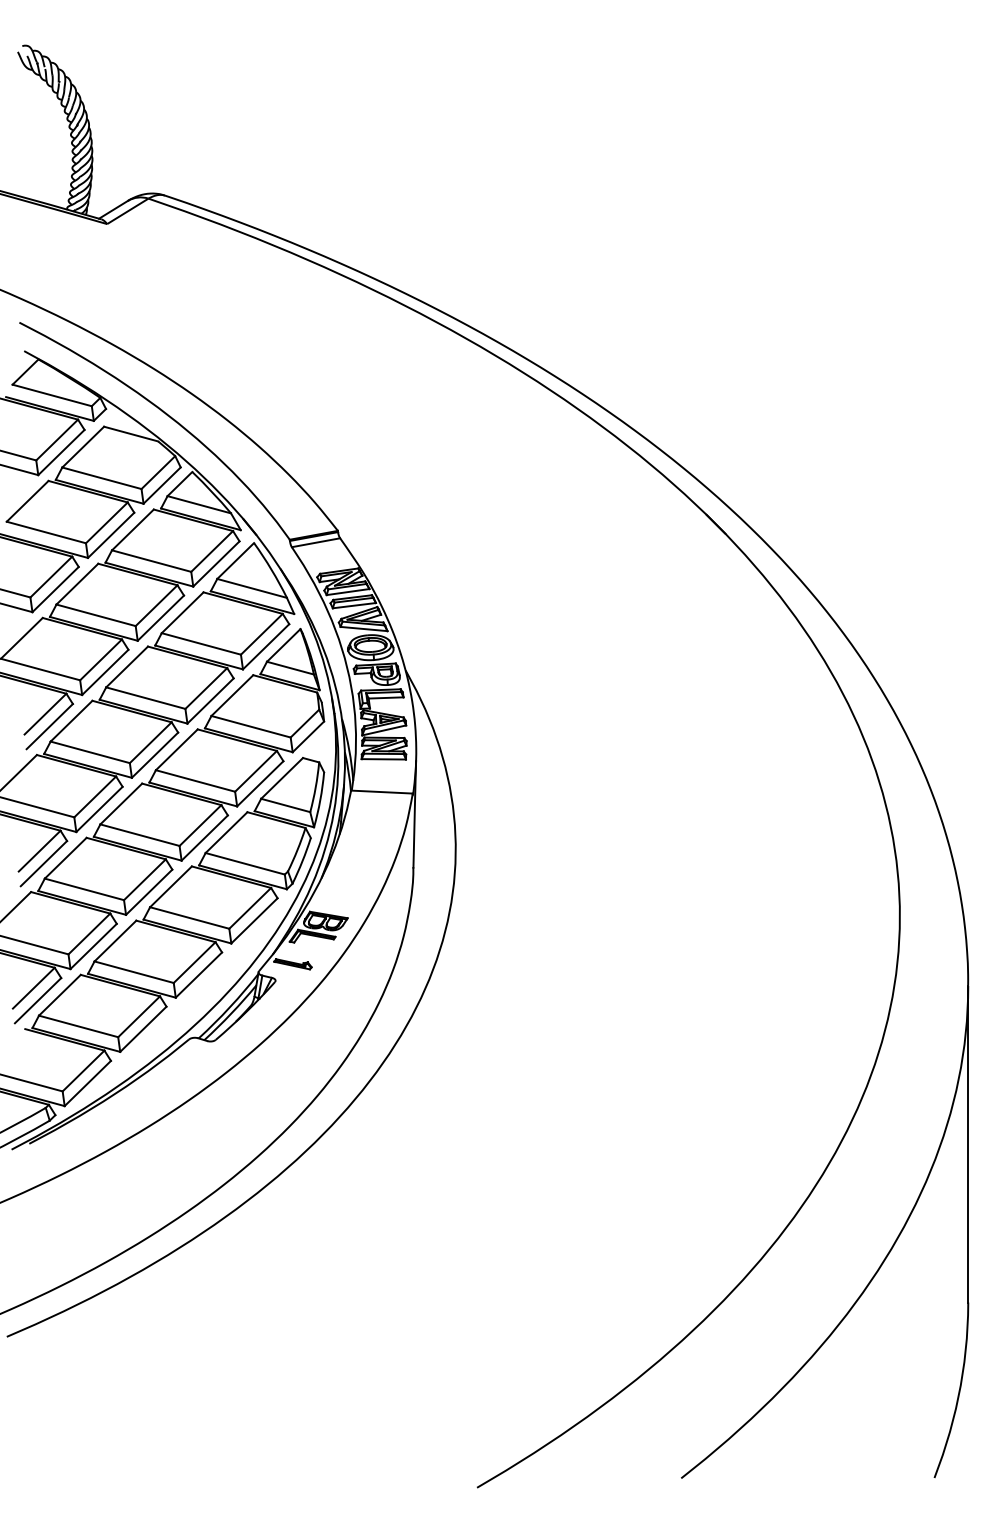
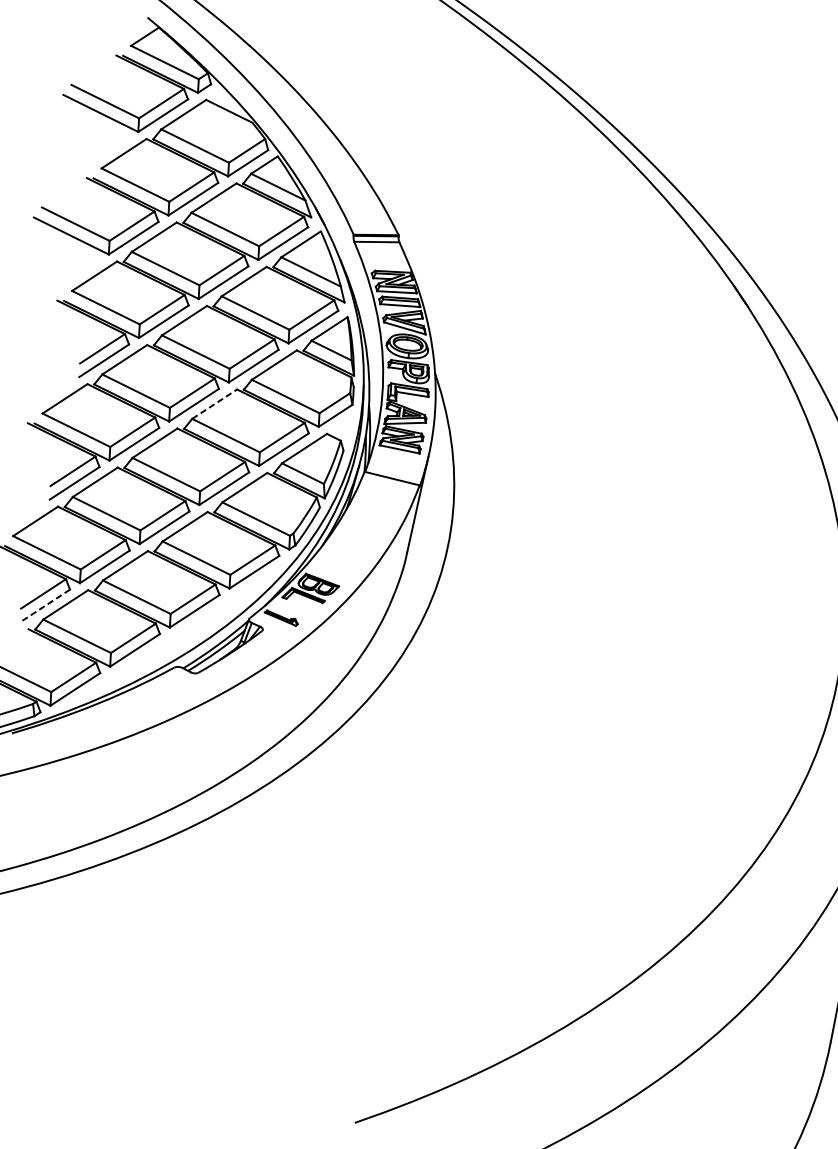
line: (177, 749) -> (215, 404), solid -> dashed
line: (37, 1001) -> (44, 606), solid -> dashed

